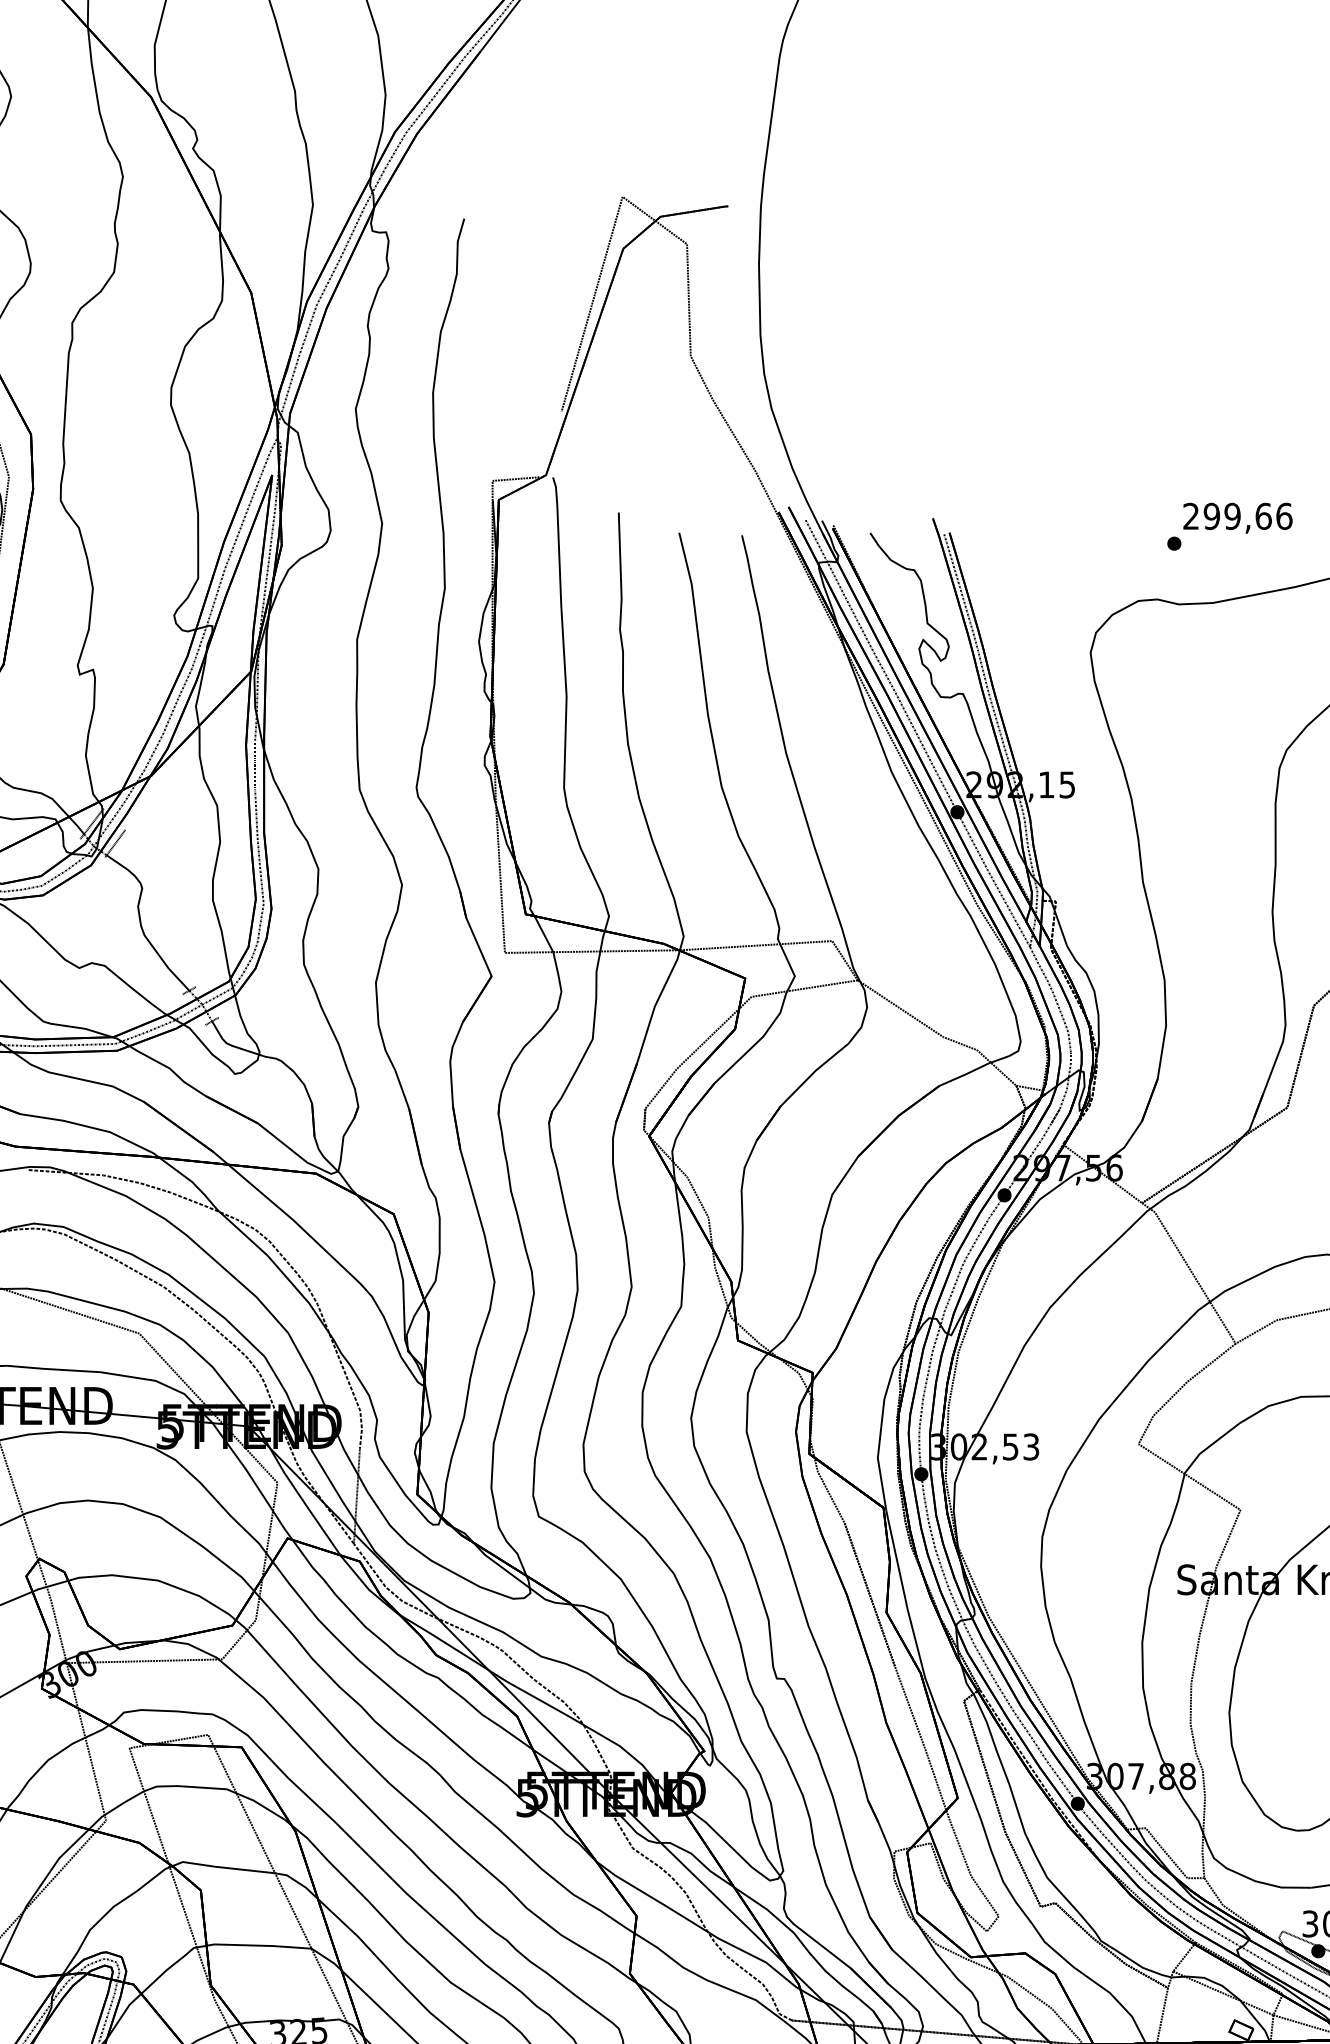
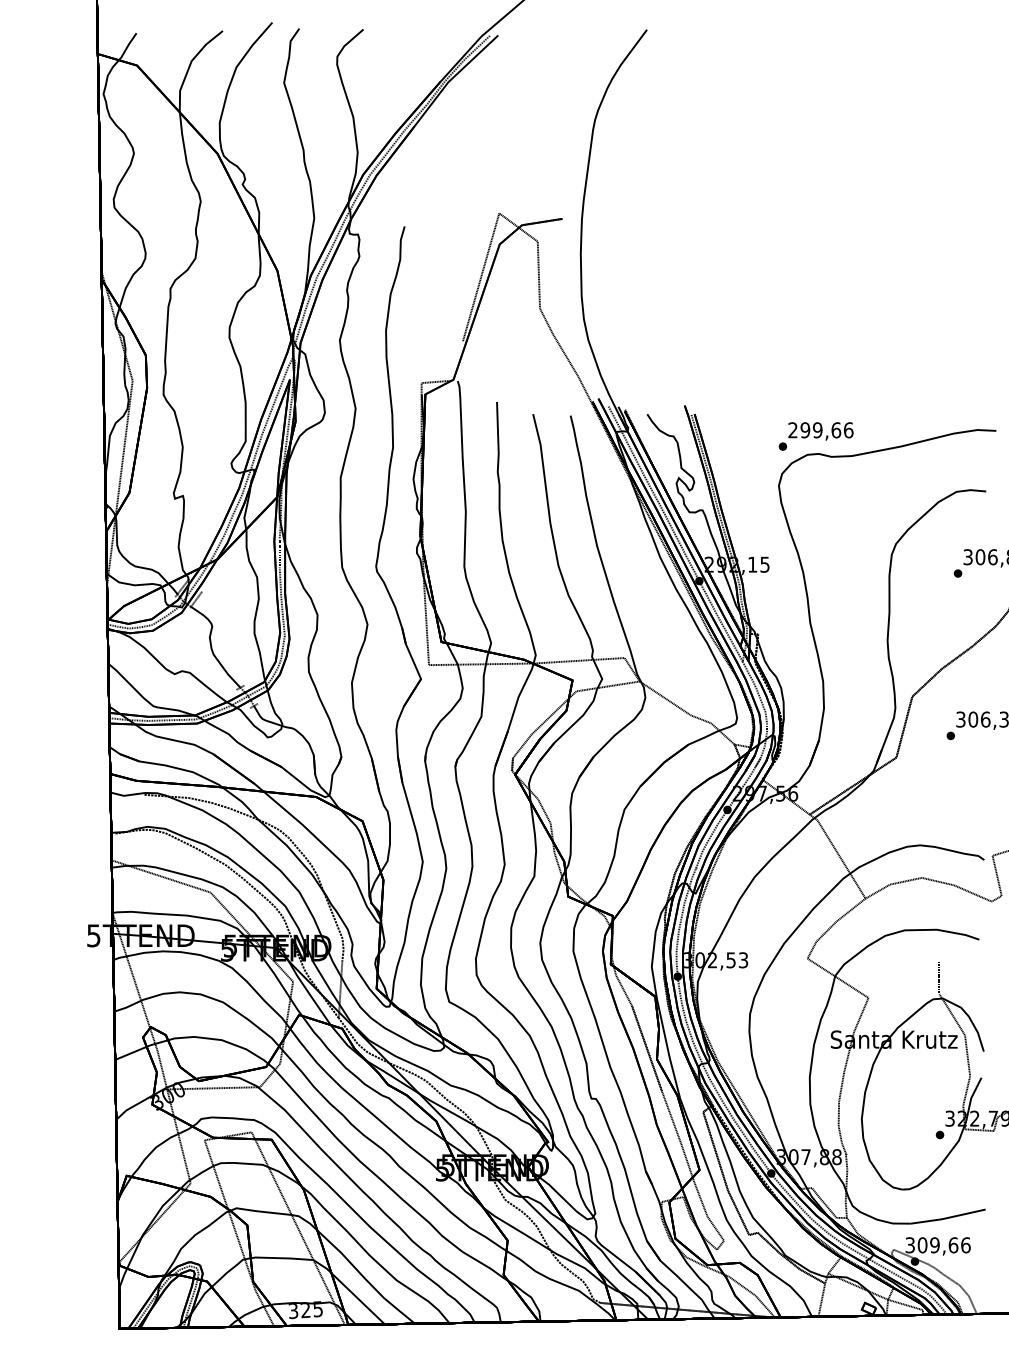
text: (1228, 526) -> (815, 436), moved

